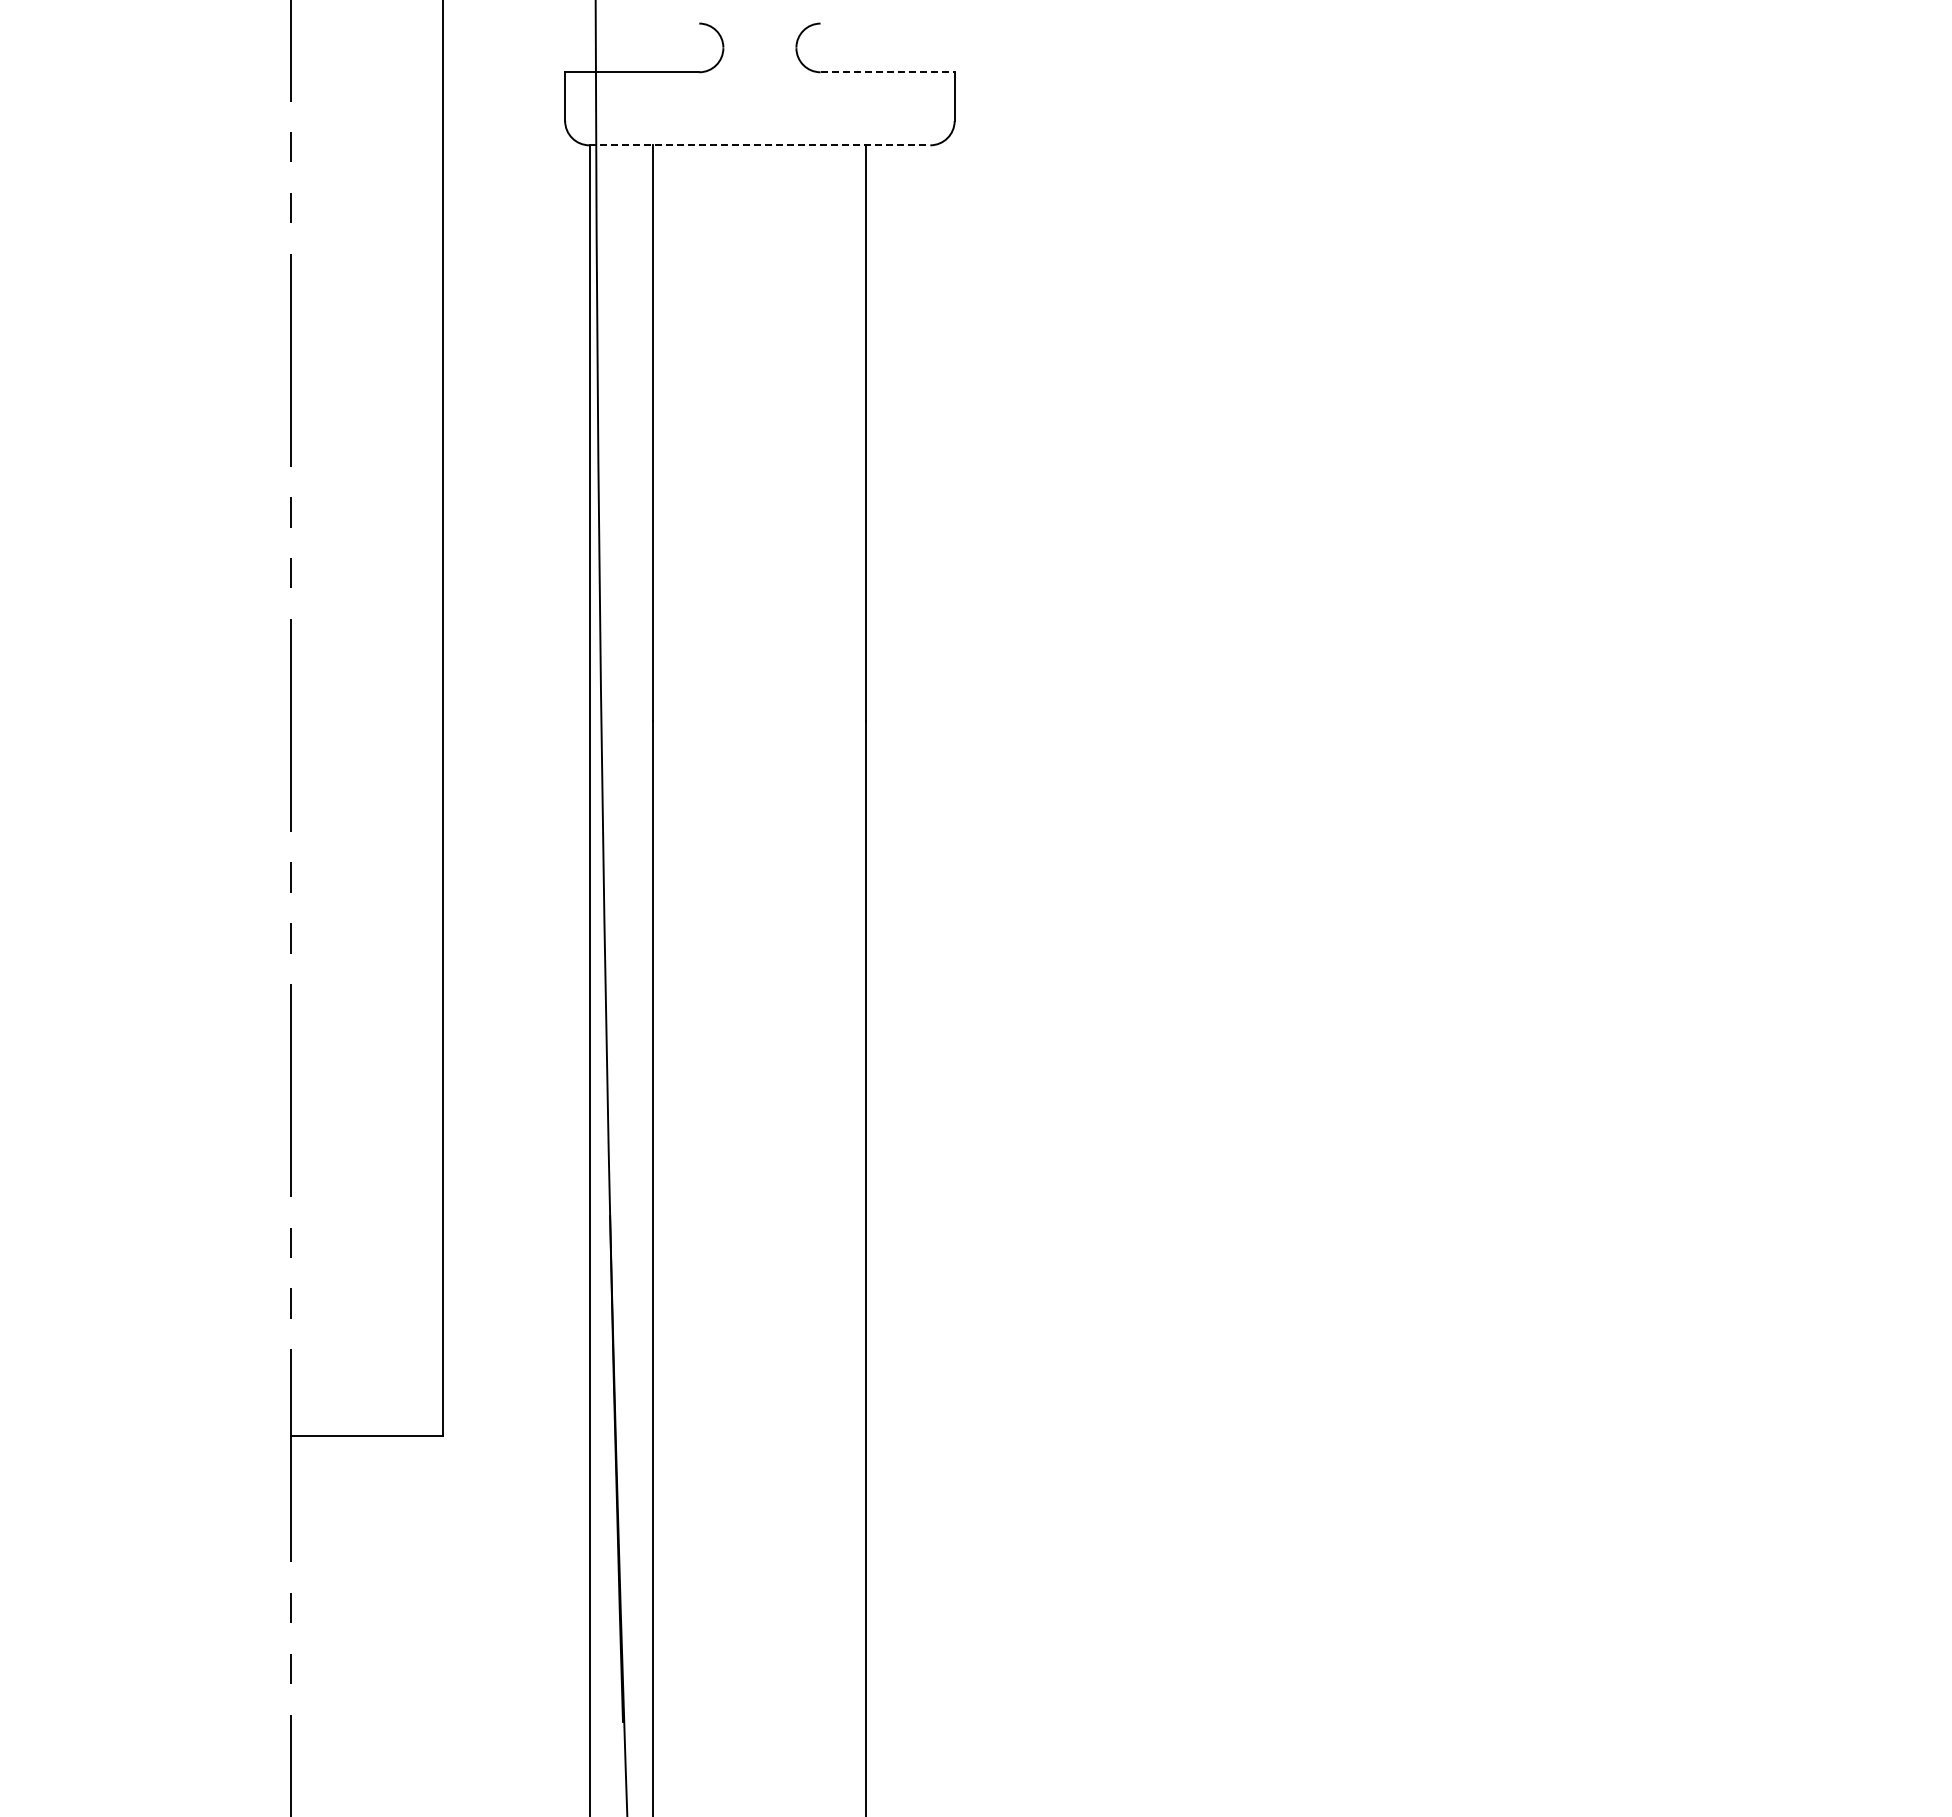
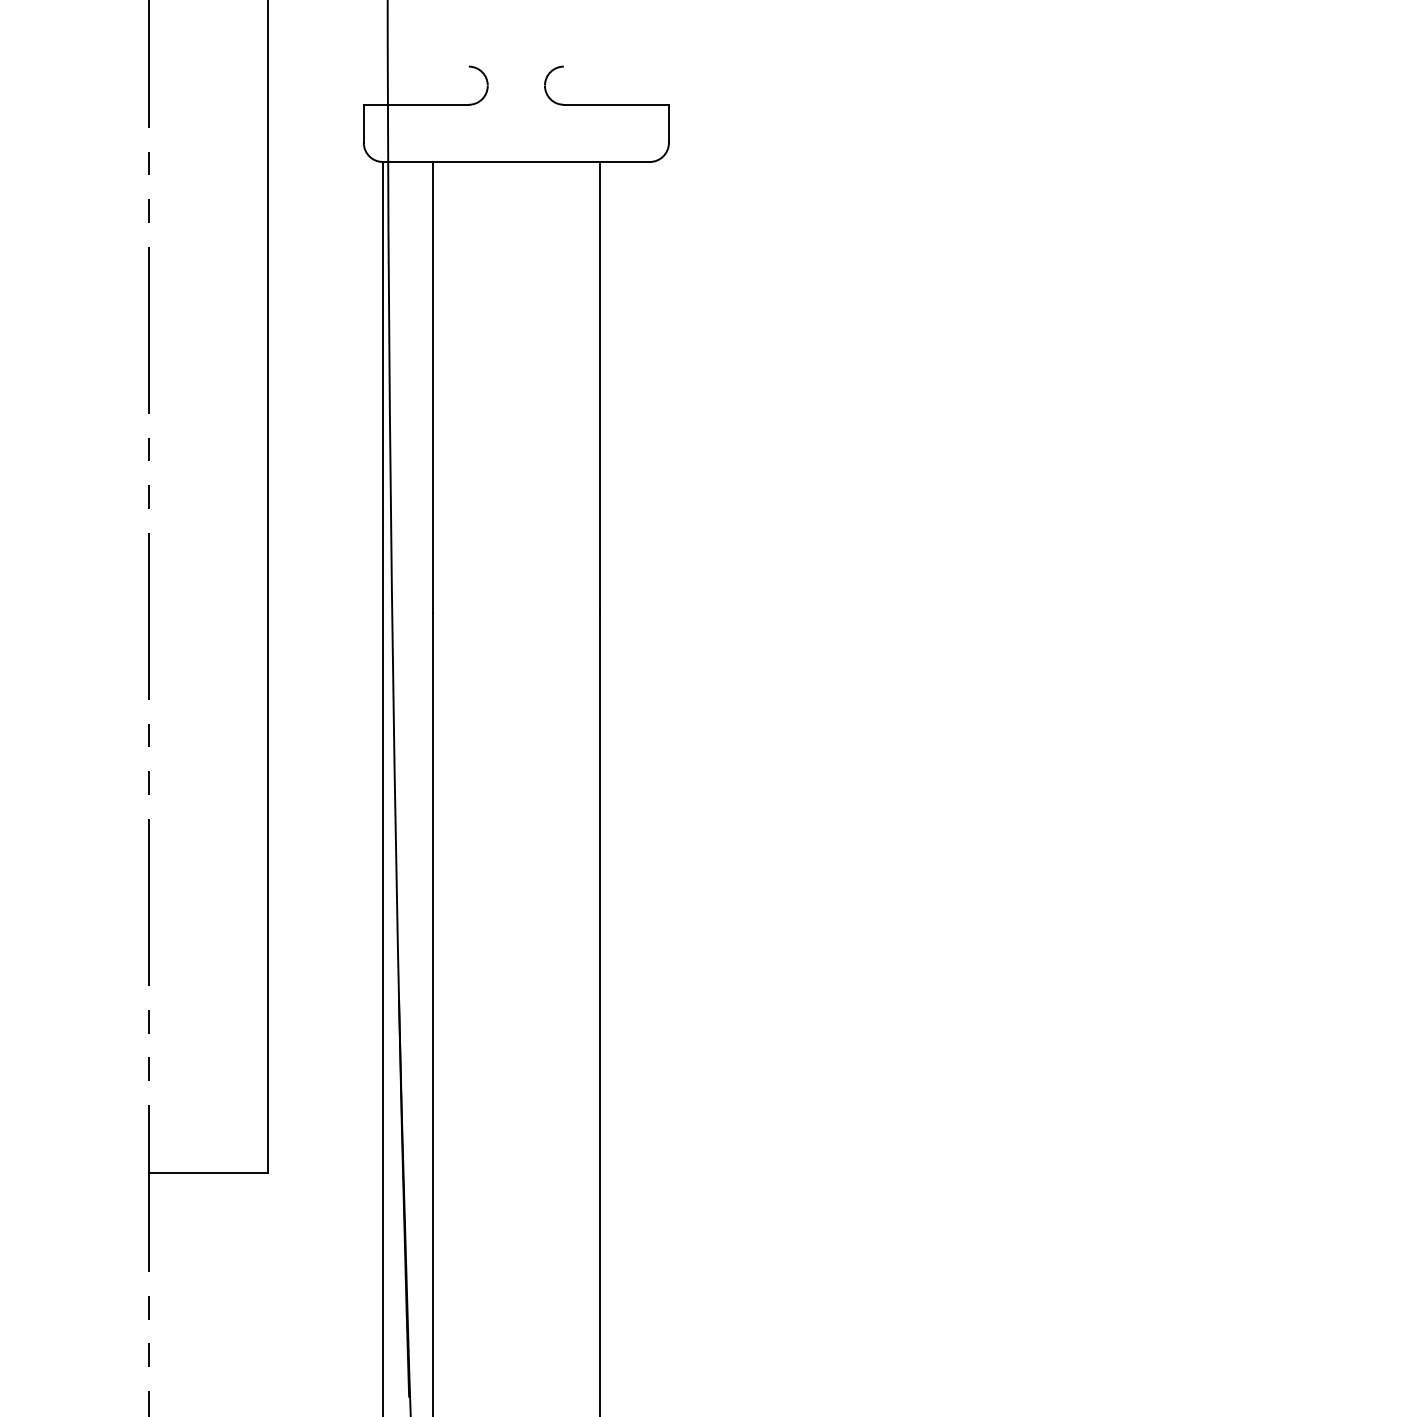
line: (888, 72) -> (617, 104), dashed -> solid
line: (760, 145) -> (516, 162), dashed -> solid

